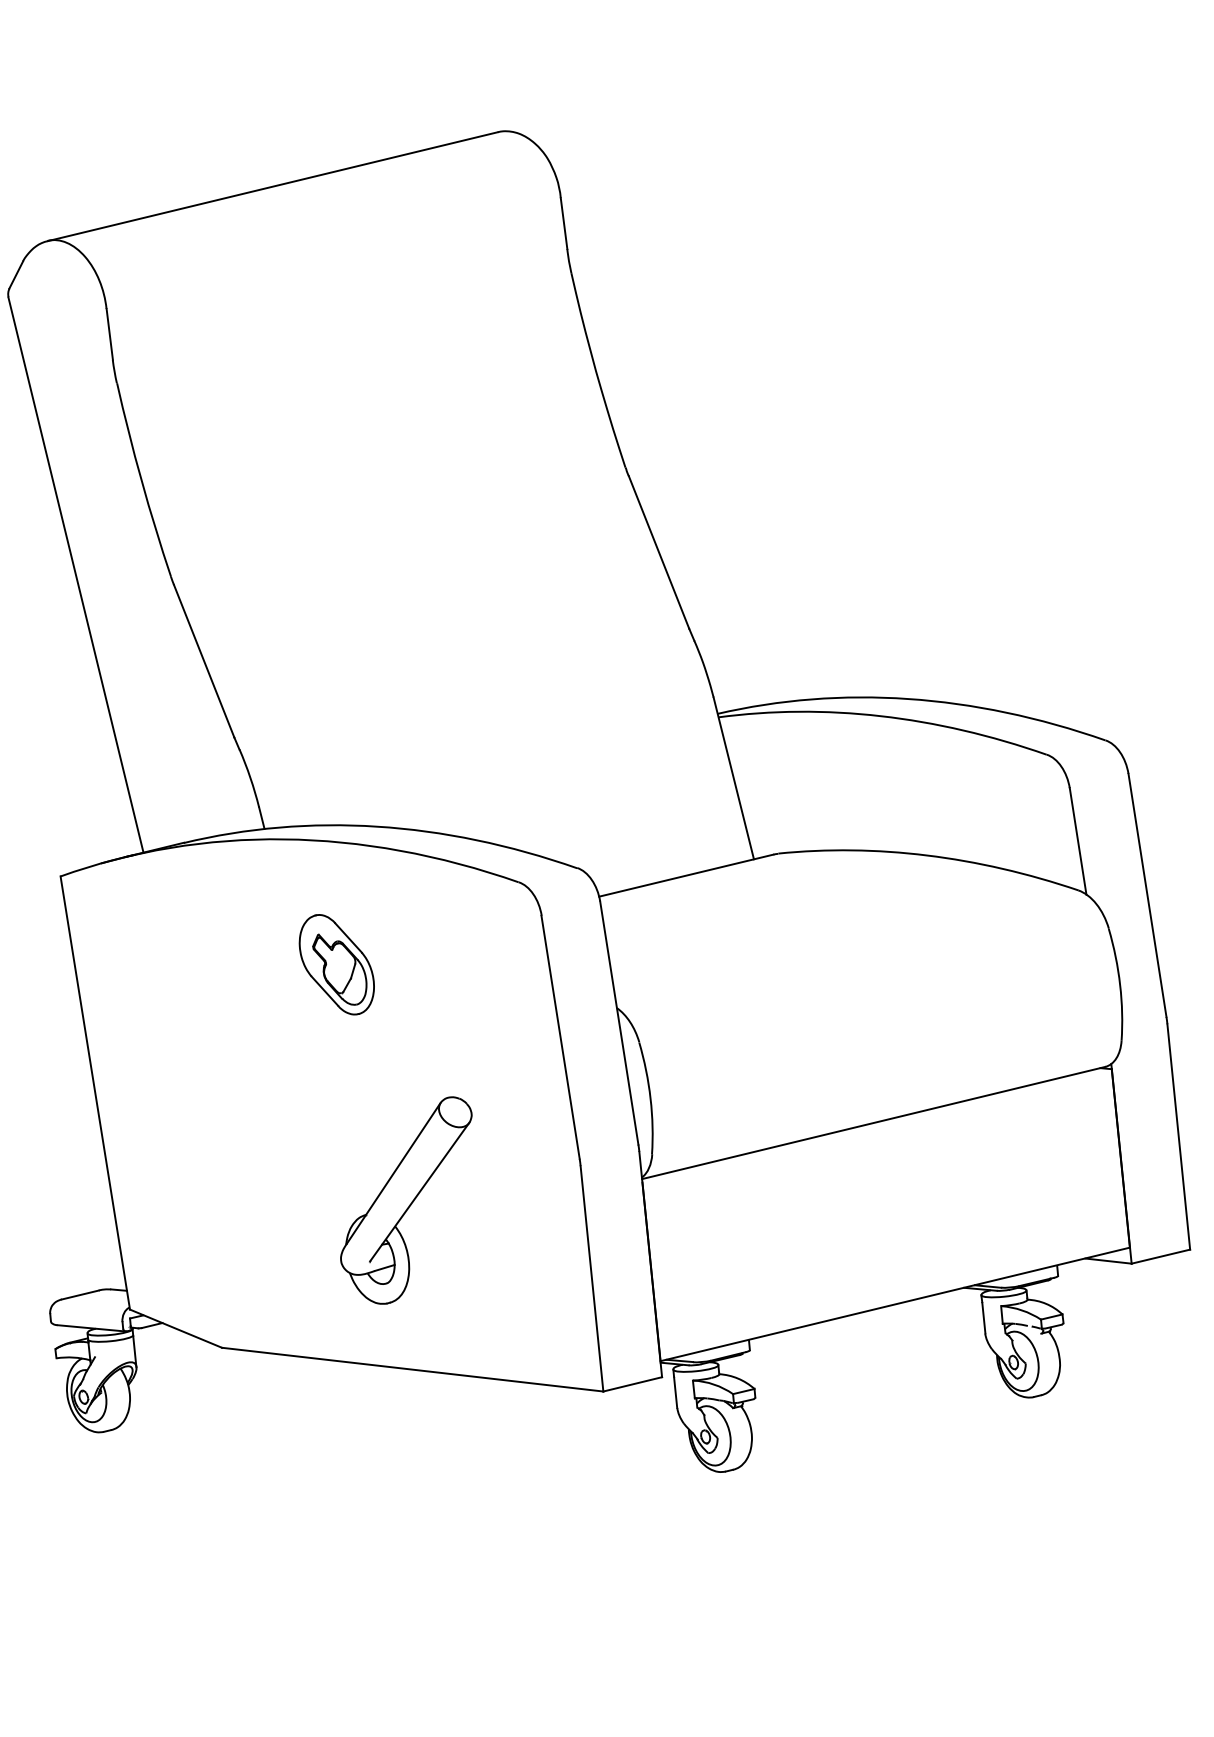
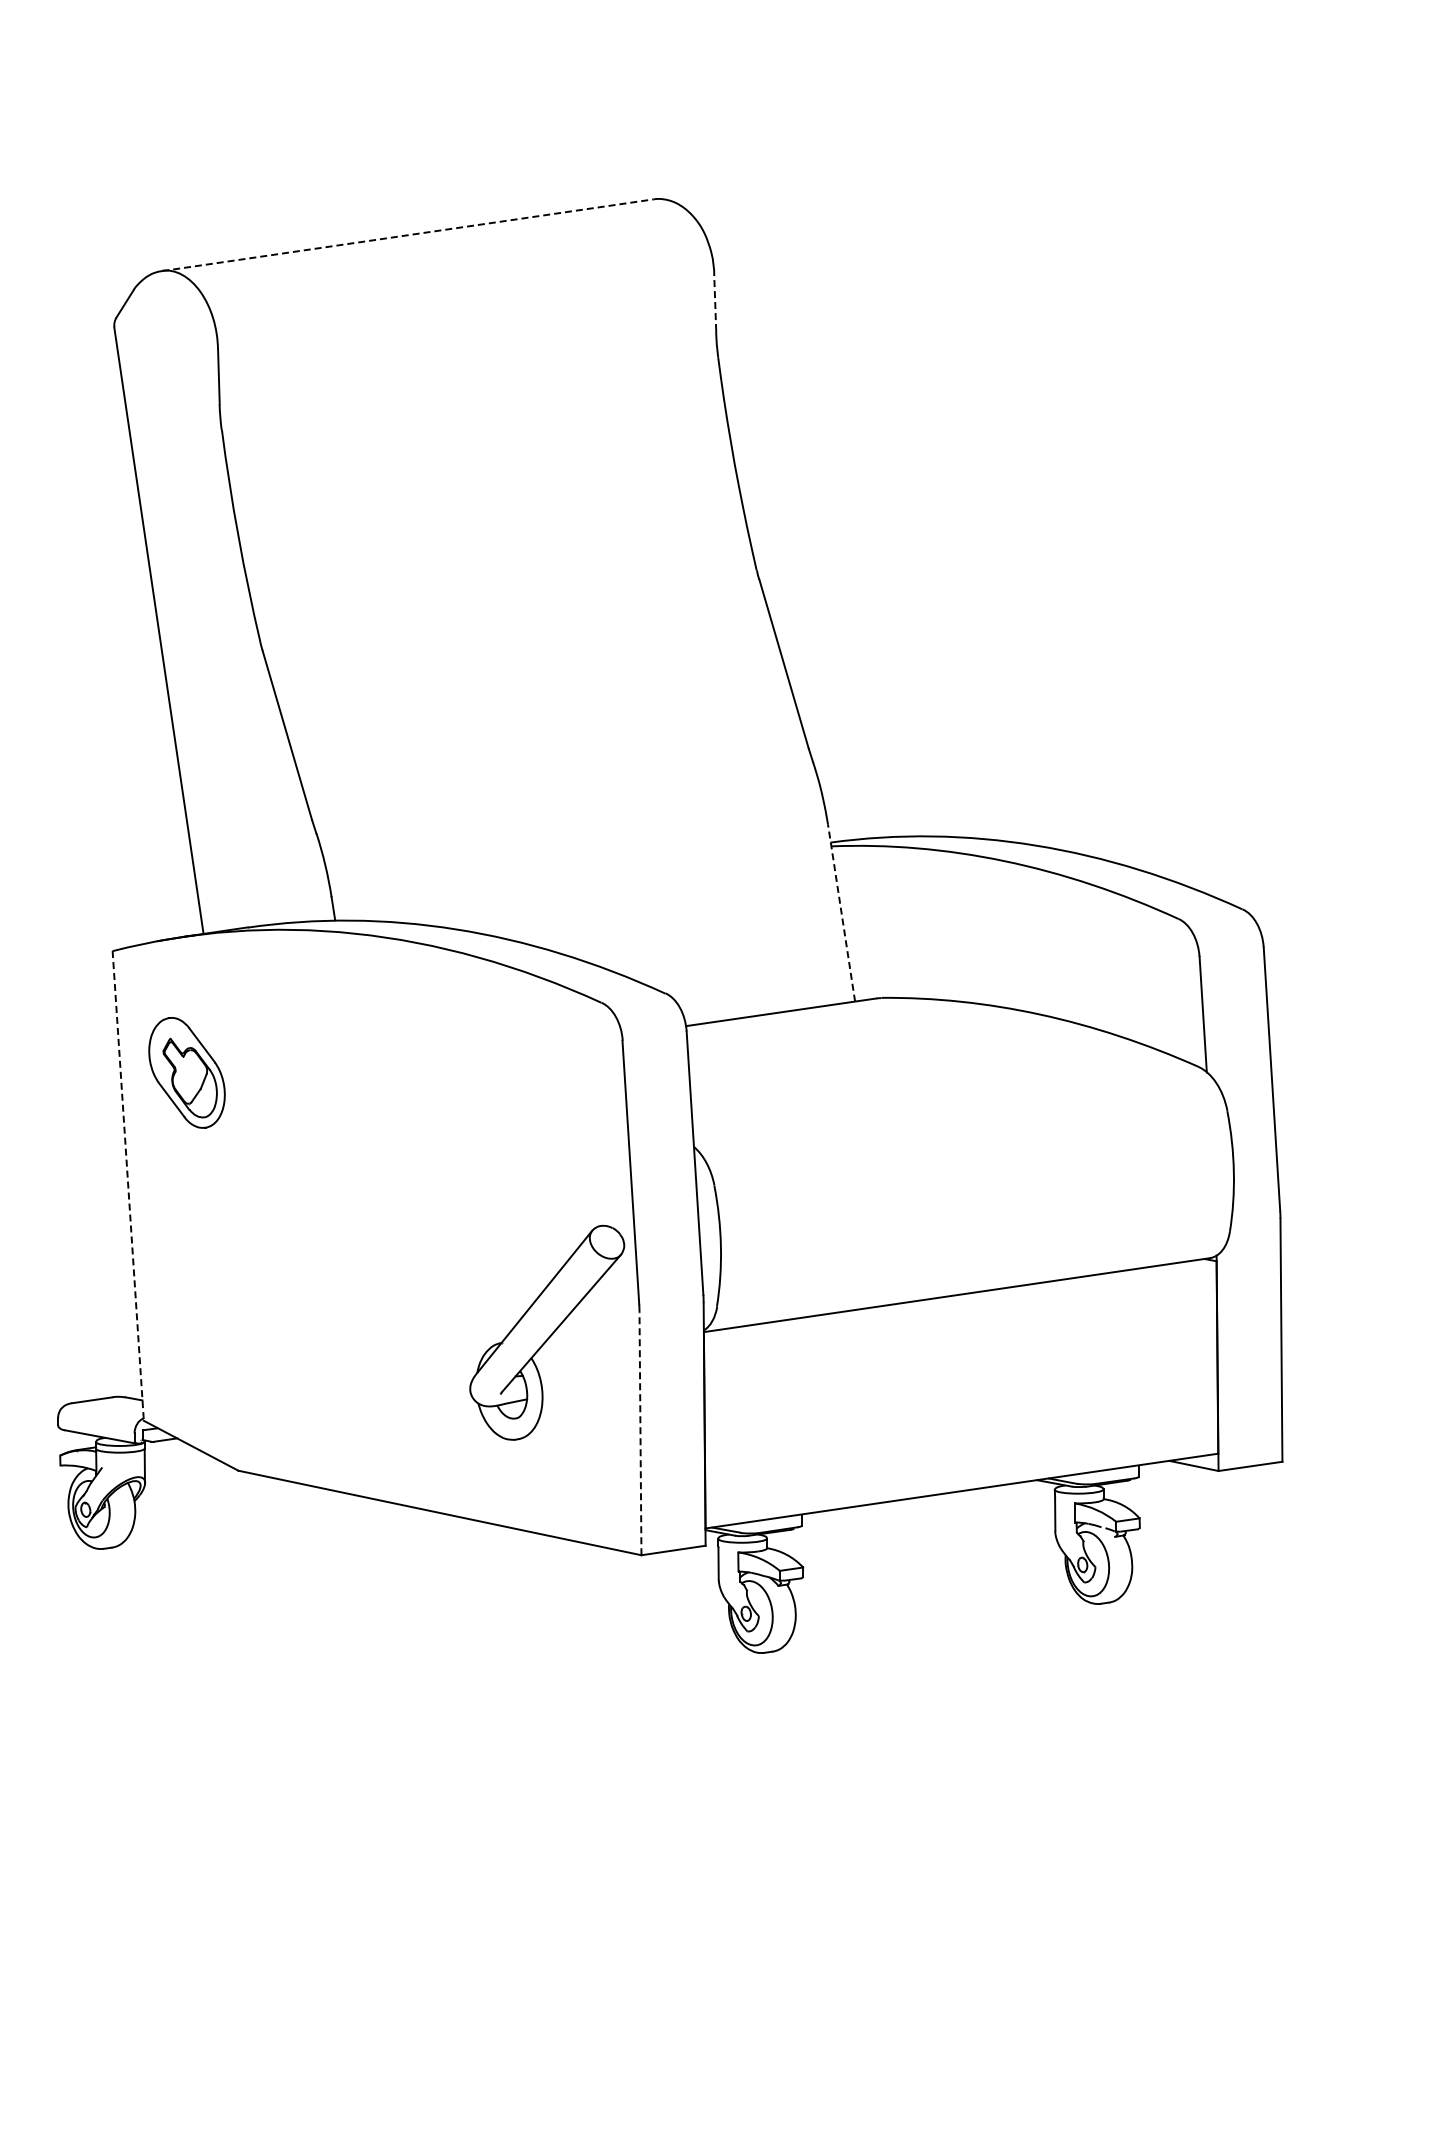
line: (273, 186) -> (408, 235), solid -> dashed
line: (564, 223) -> (715, 303), solid -> dashed
line: (733, 777) -> (841, 912), solid -> dashed
part: (336, 964) -> (186, 1072), moved
line: (95, 1093) -> (128, 1186), solid -> dashed
part: (407, 1201) -> (547, 1332), moved
line: (591, 1278) -> (640, 1433), solid -> dashed

